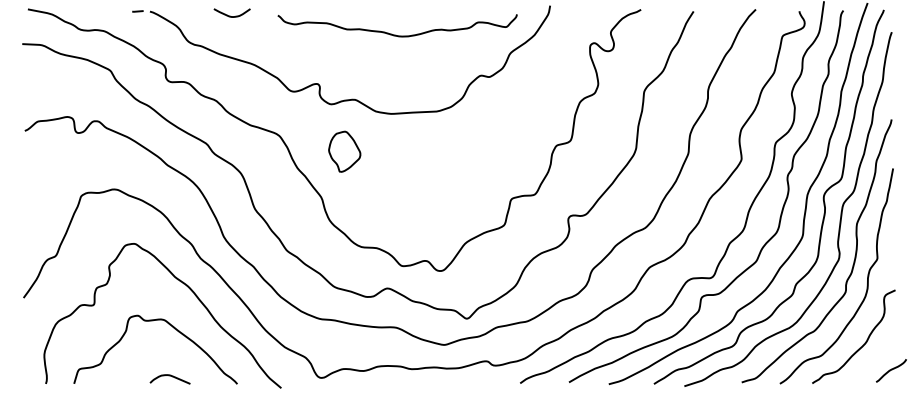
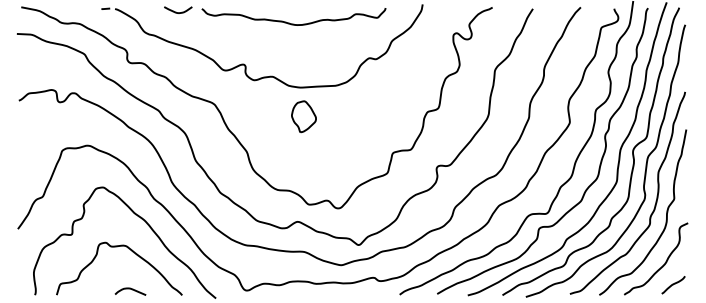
curve: (395, 34) -> (292, 23), moved
part: (344, 151) -> (303, 116), moved
curve: (890, 370) -> (672, 284), moved

